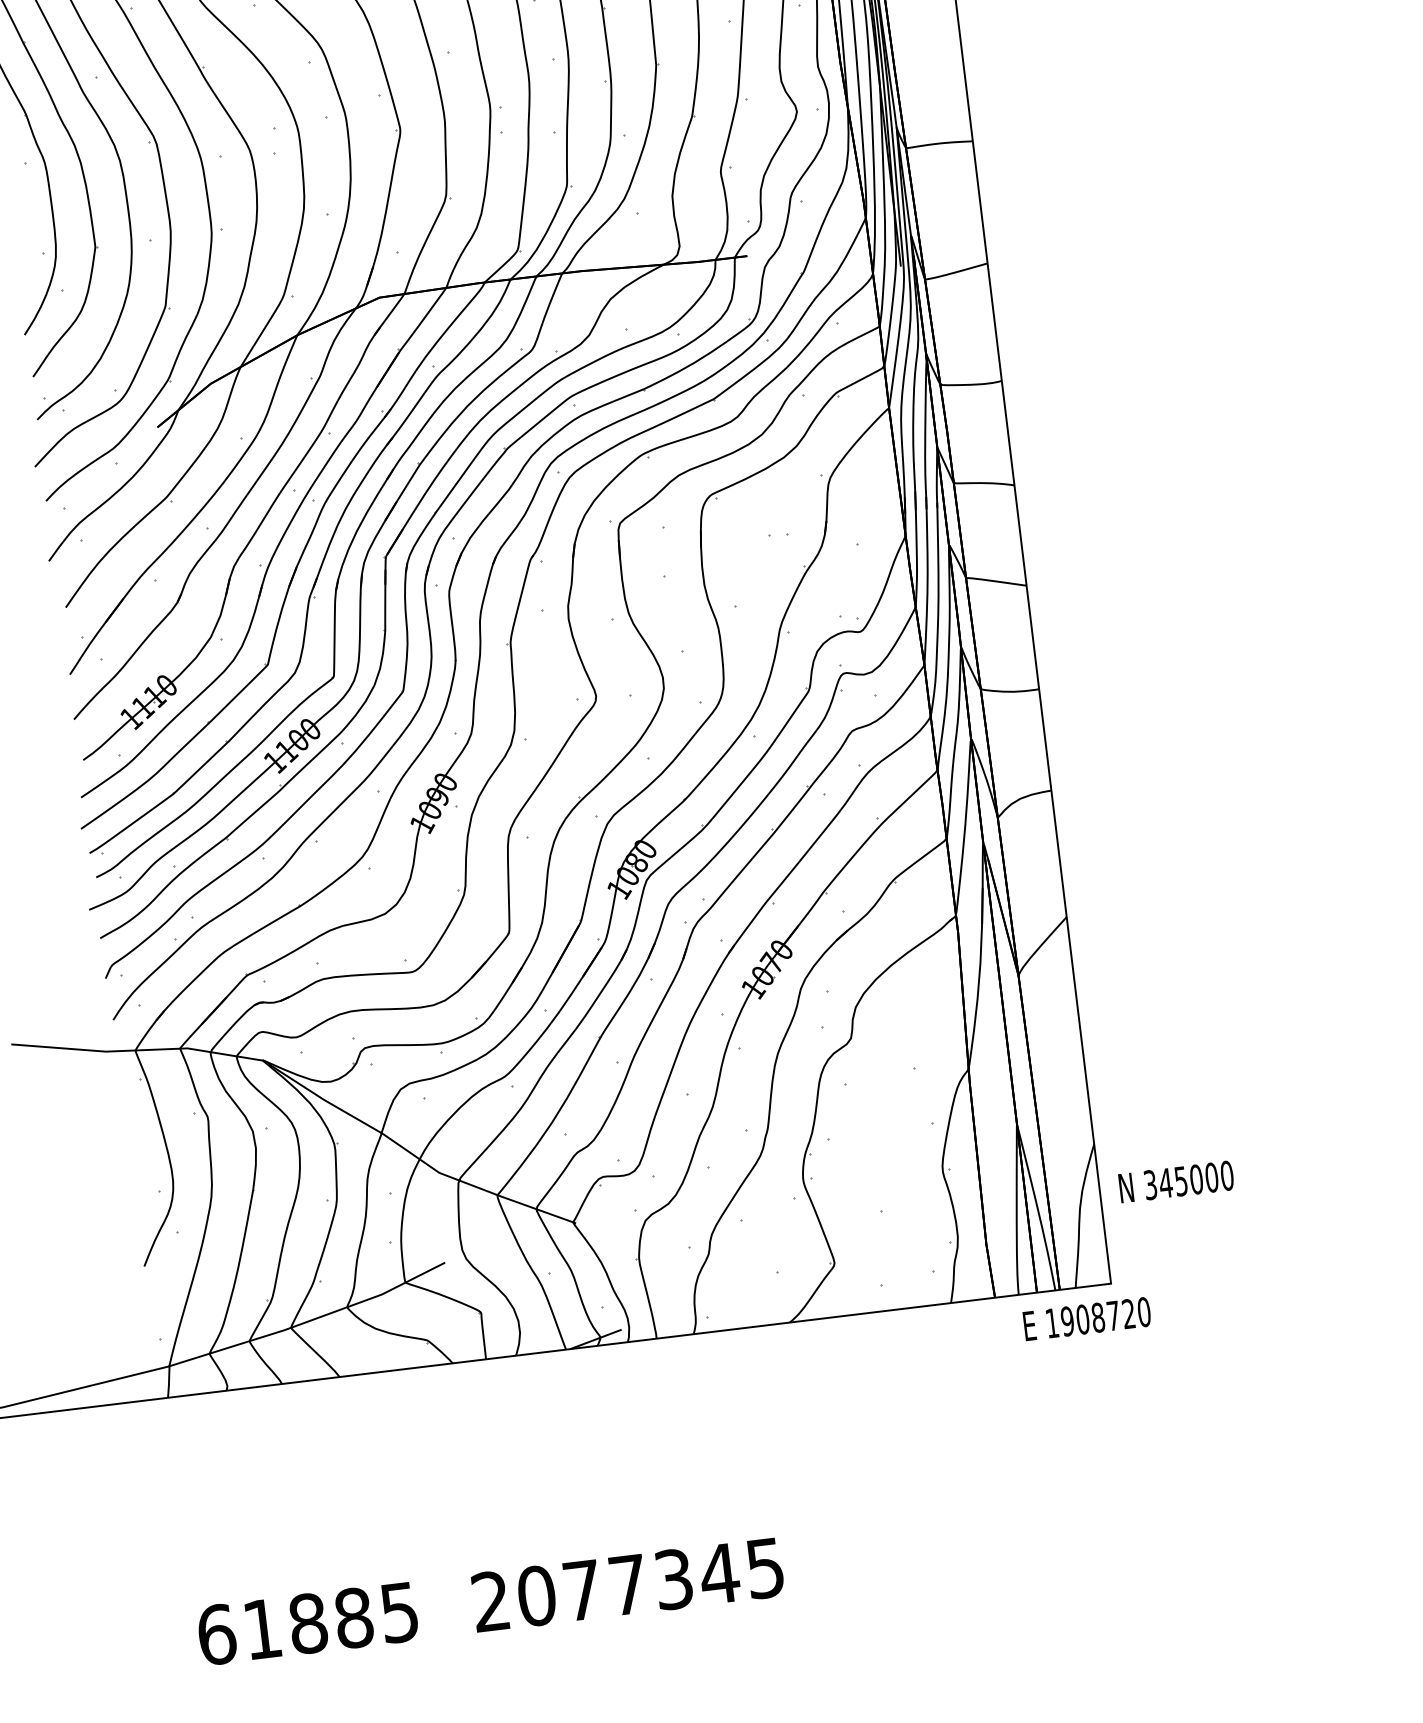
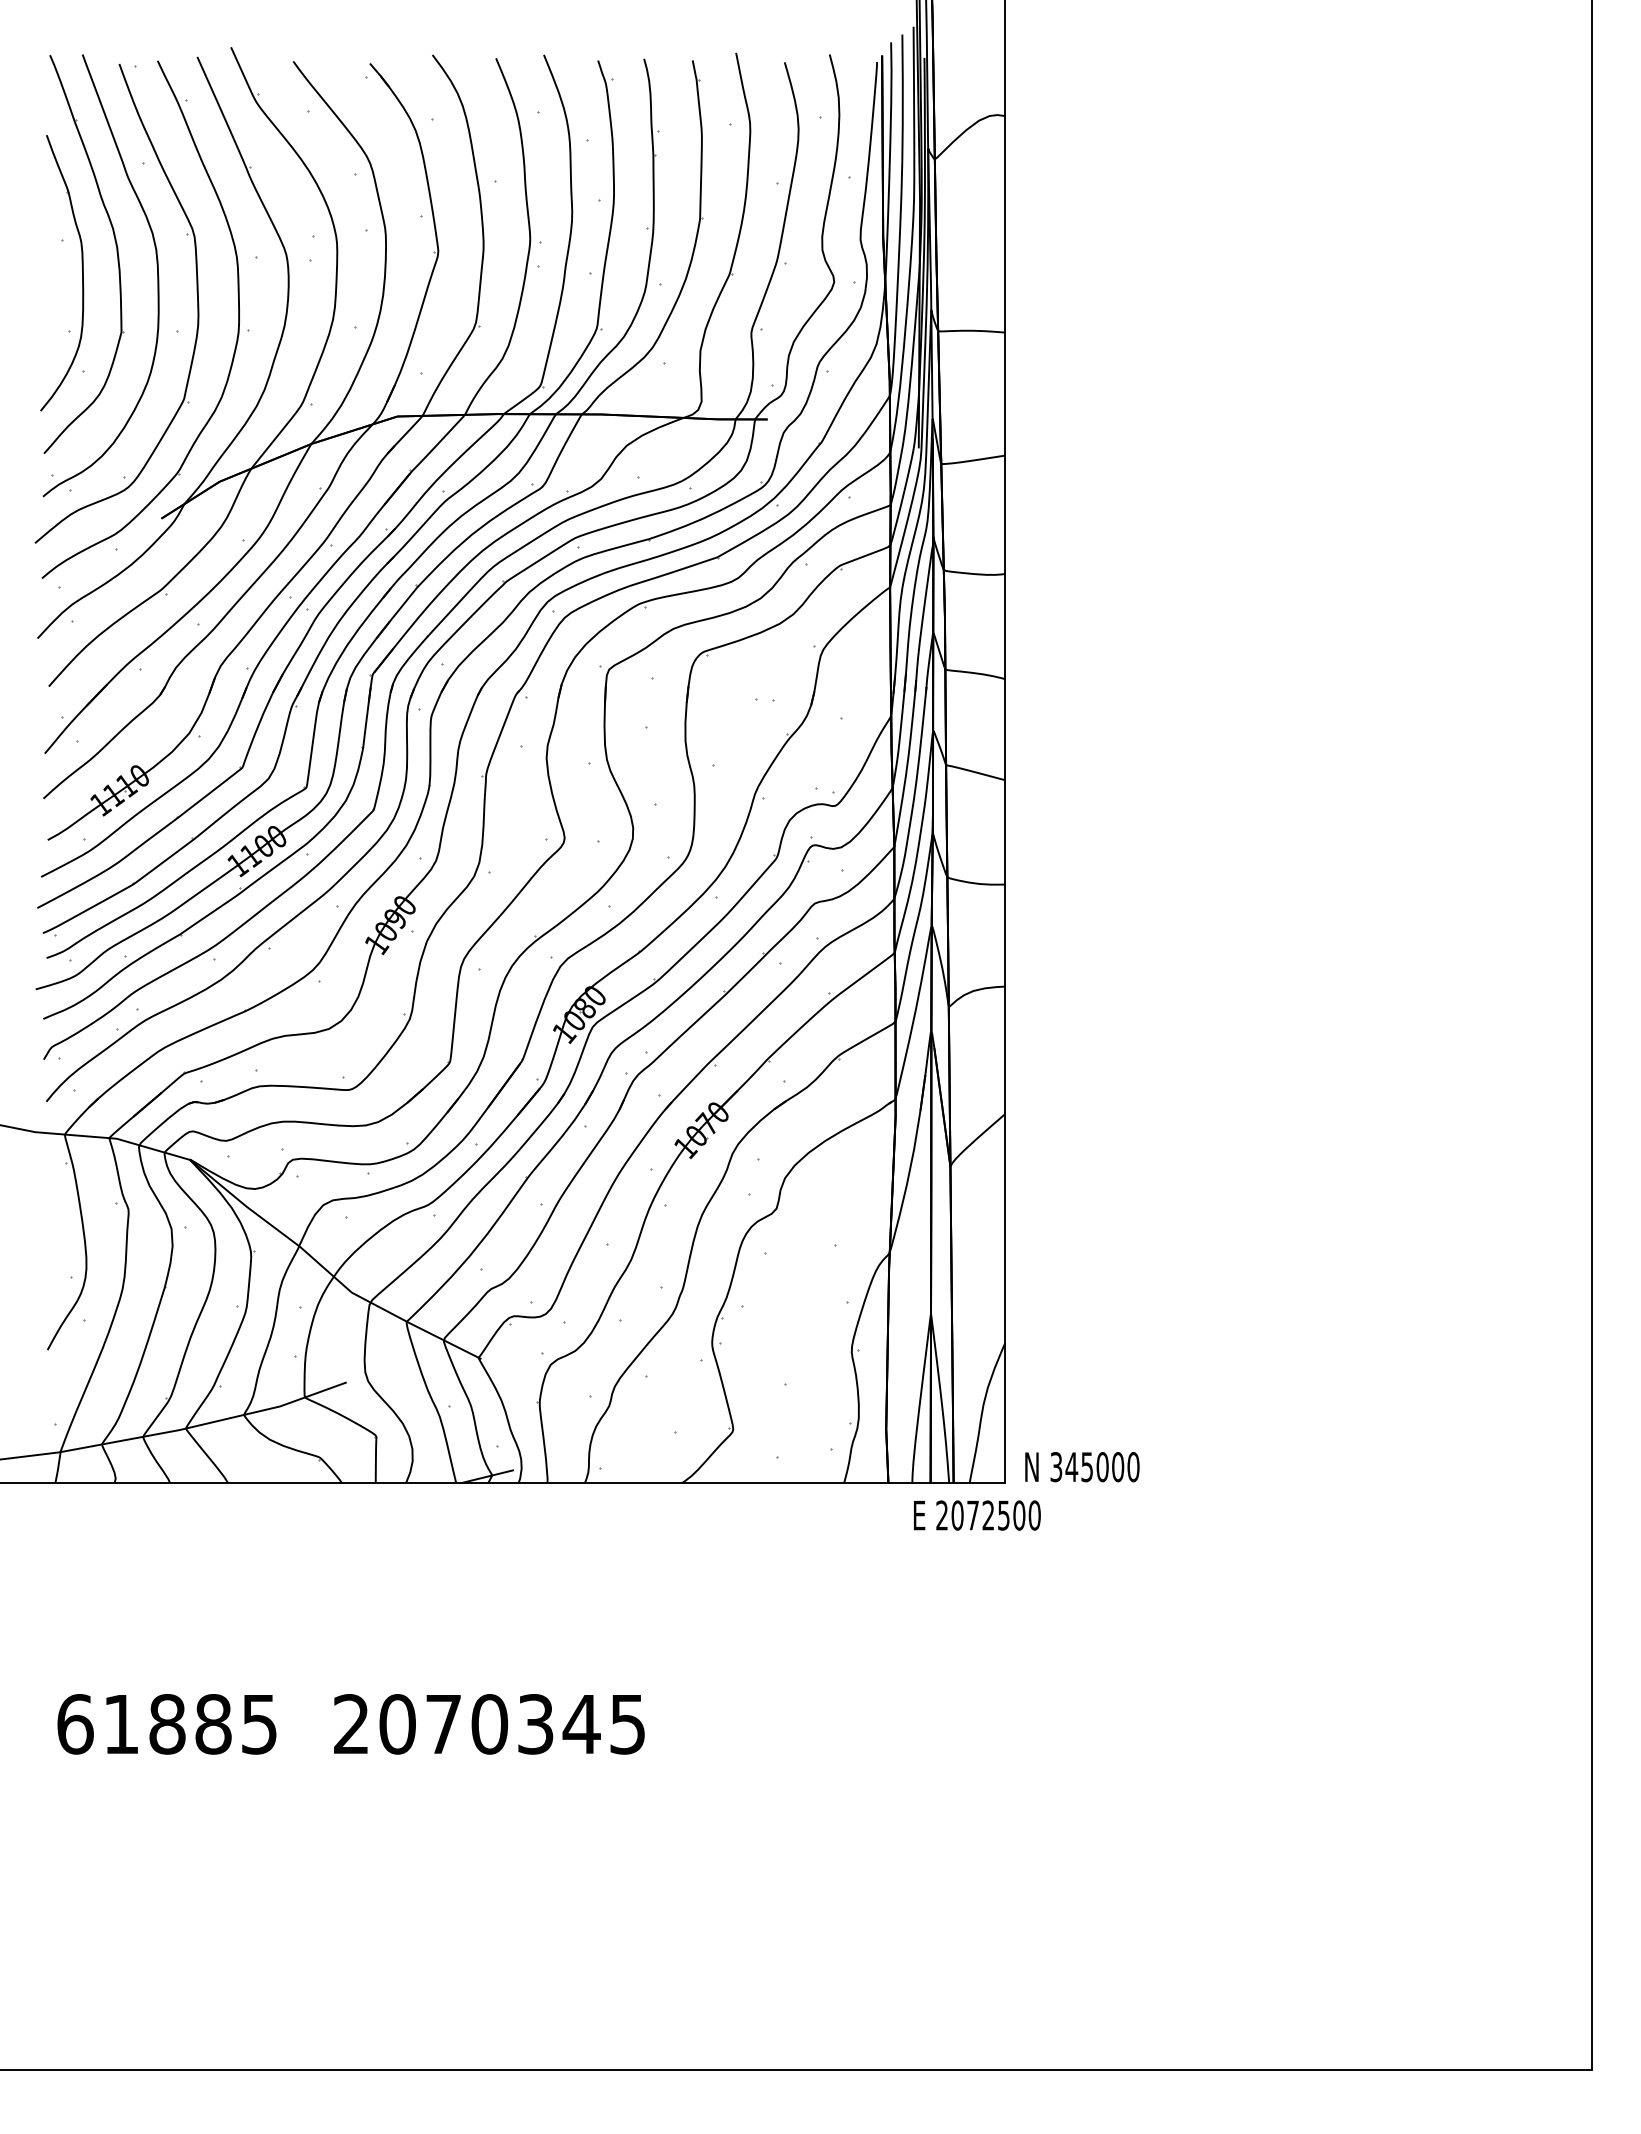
text: (1176, 1182) -> (1082, 1467), moved
text: (1090, 1318) -> (980, 1515), 1908720 -> 2072500
text: (627, 1585) -> (489, 1724), 2077345 -> 2070345

